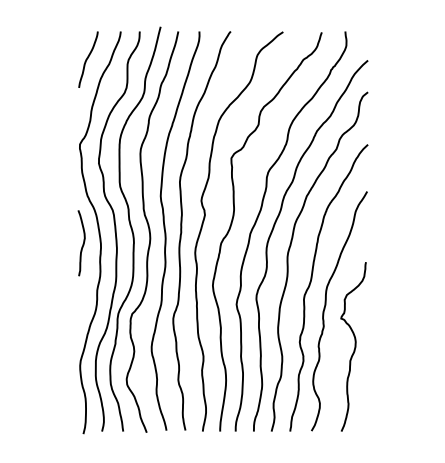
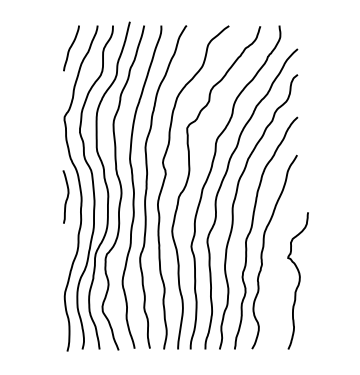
curve: (354, 346) -> (298, 280), moved

